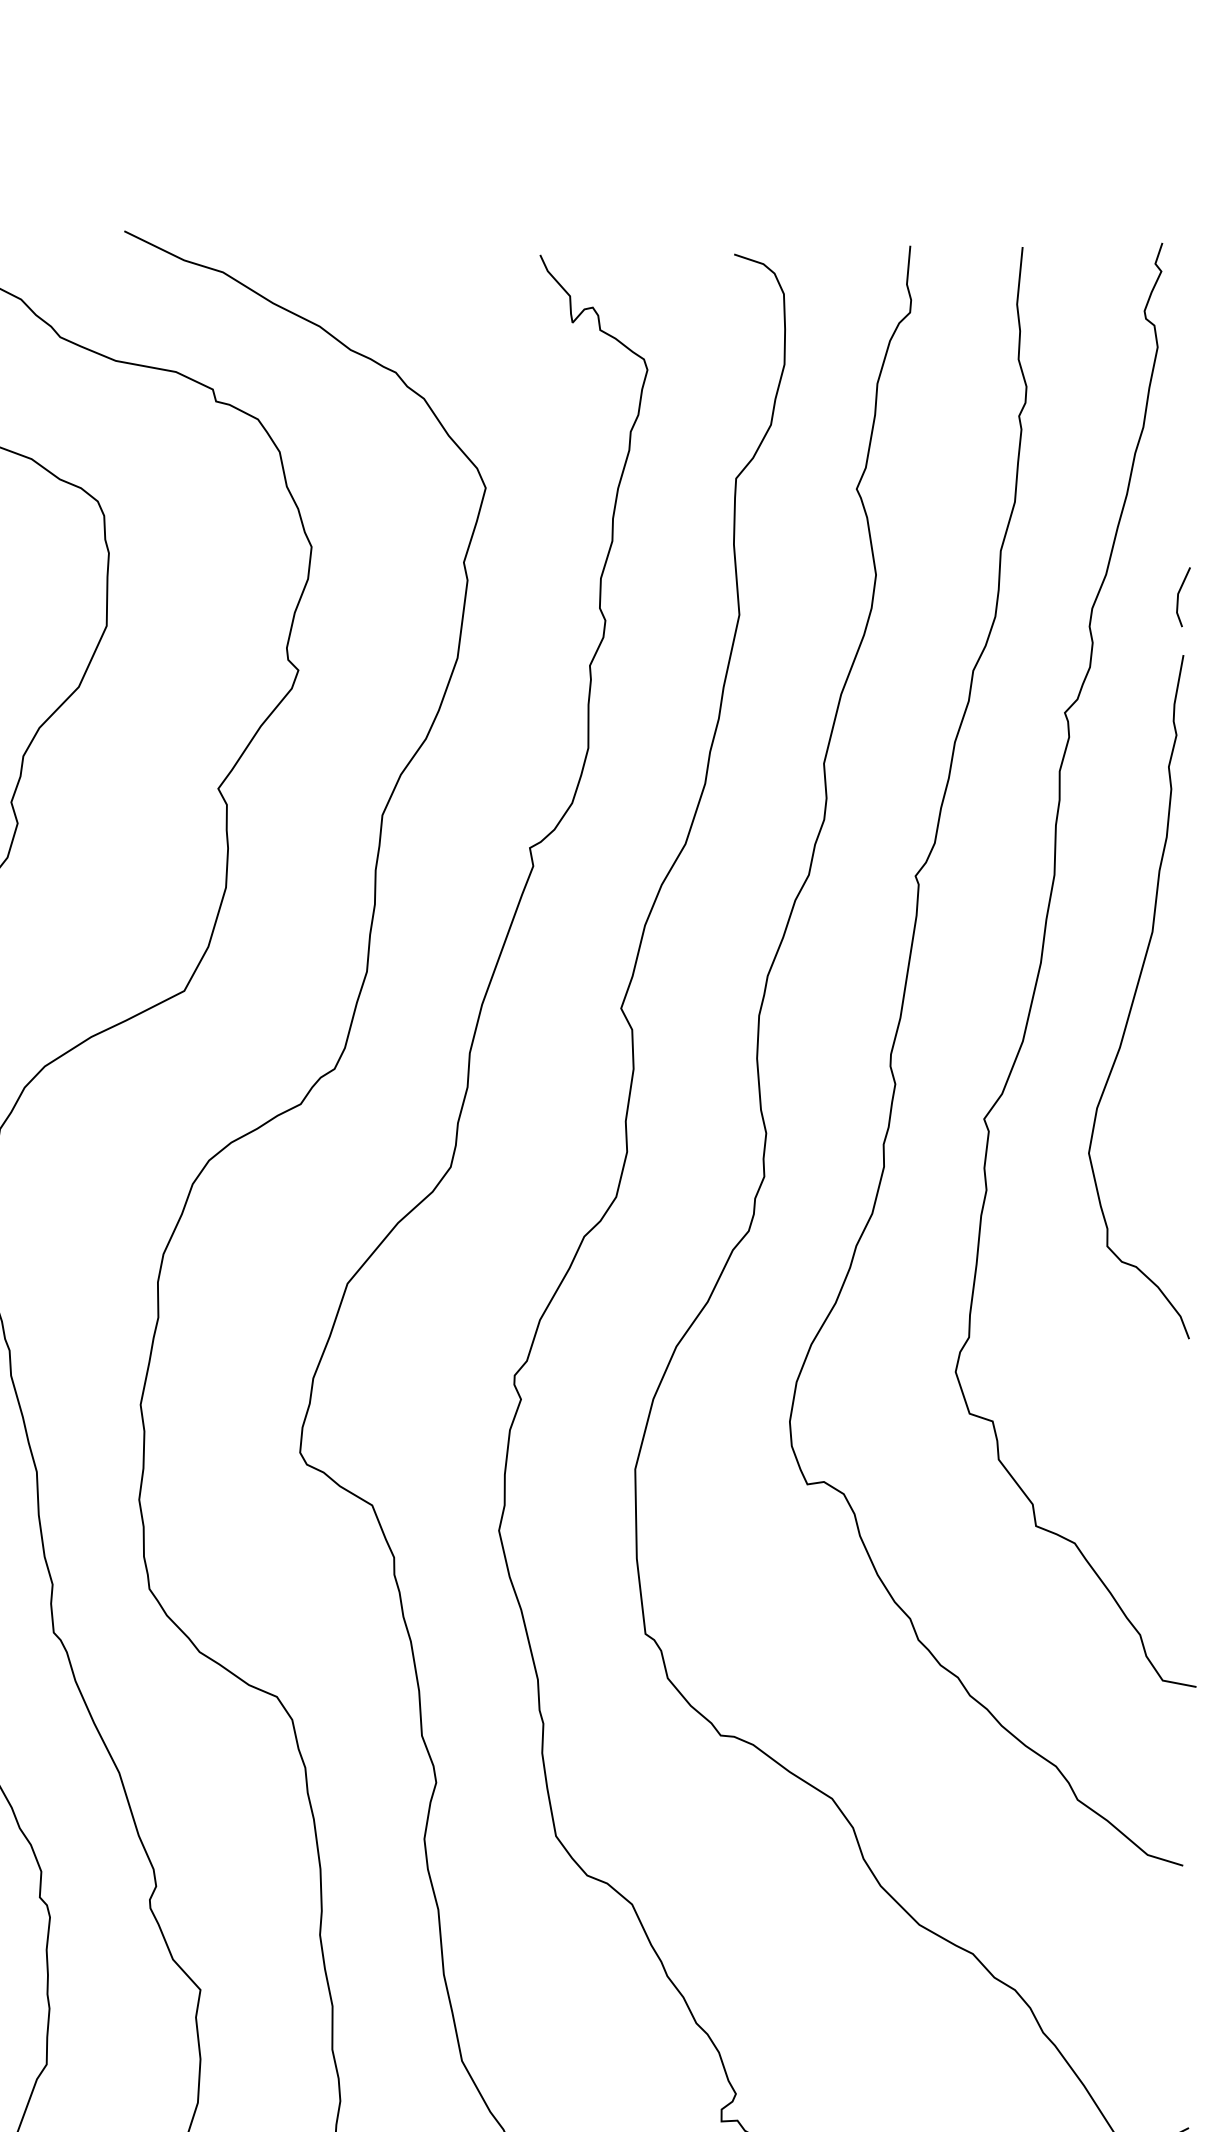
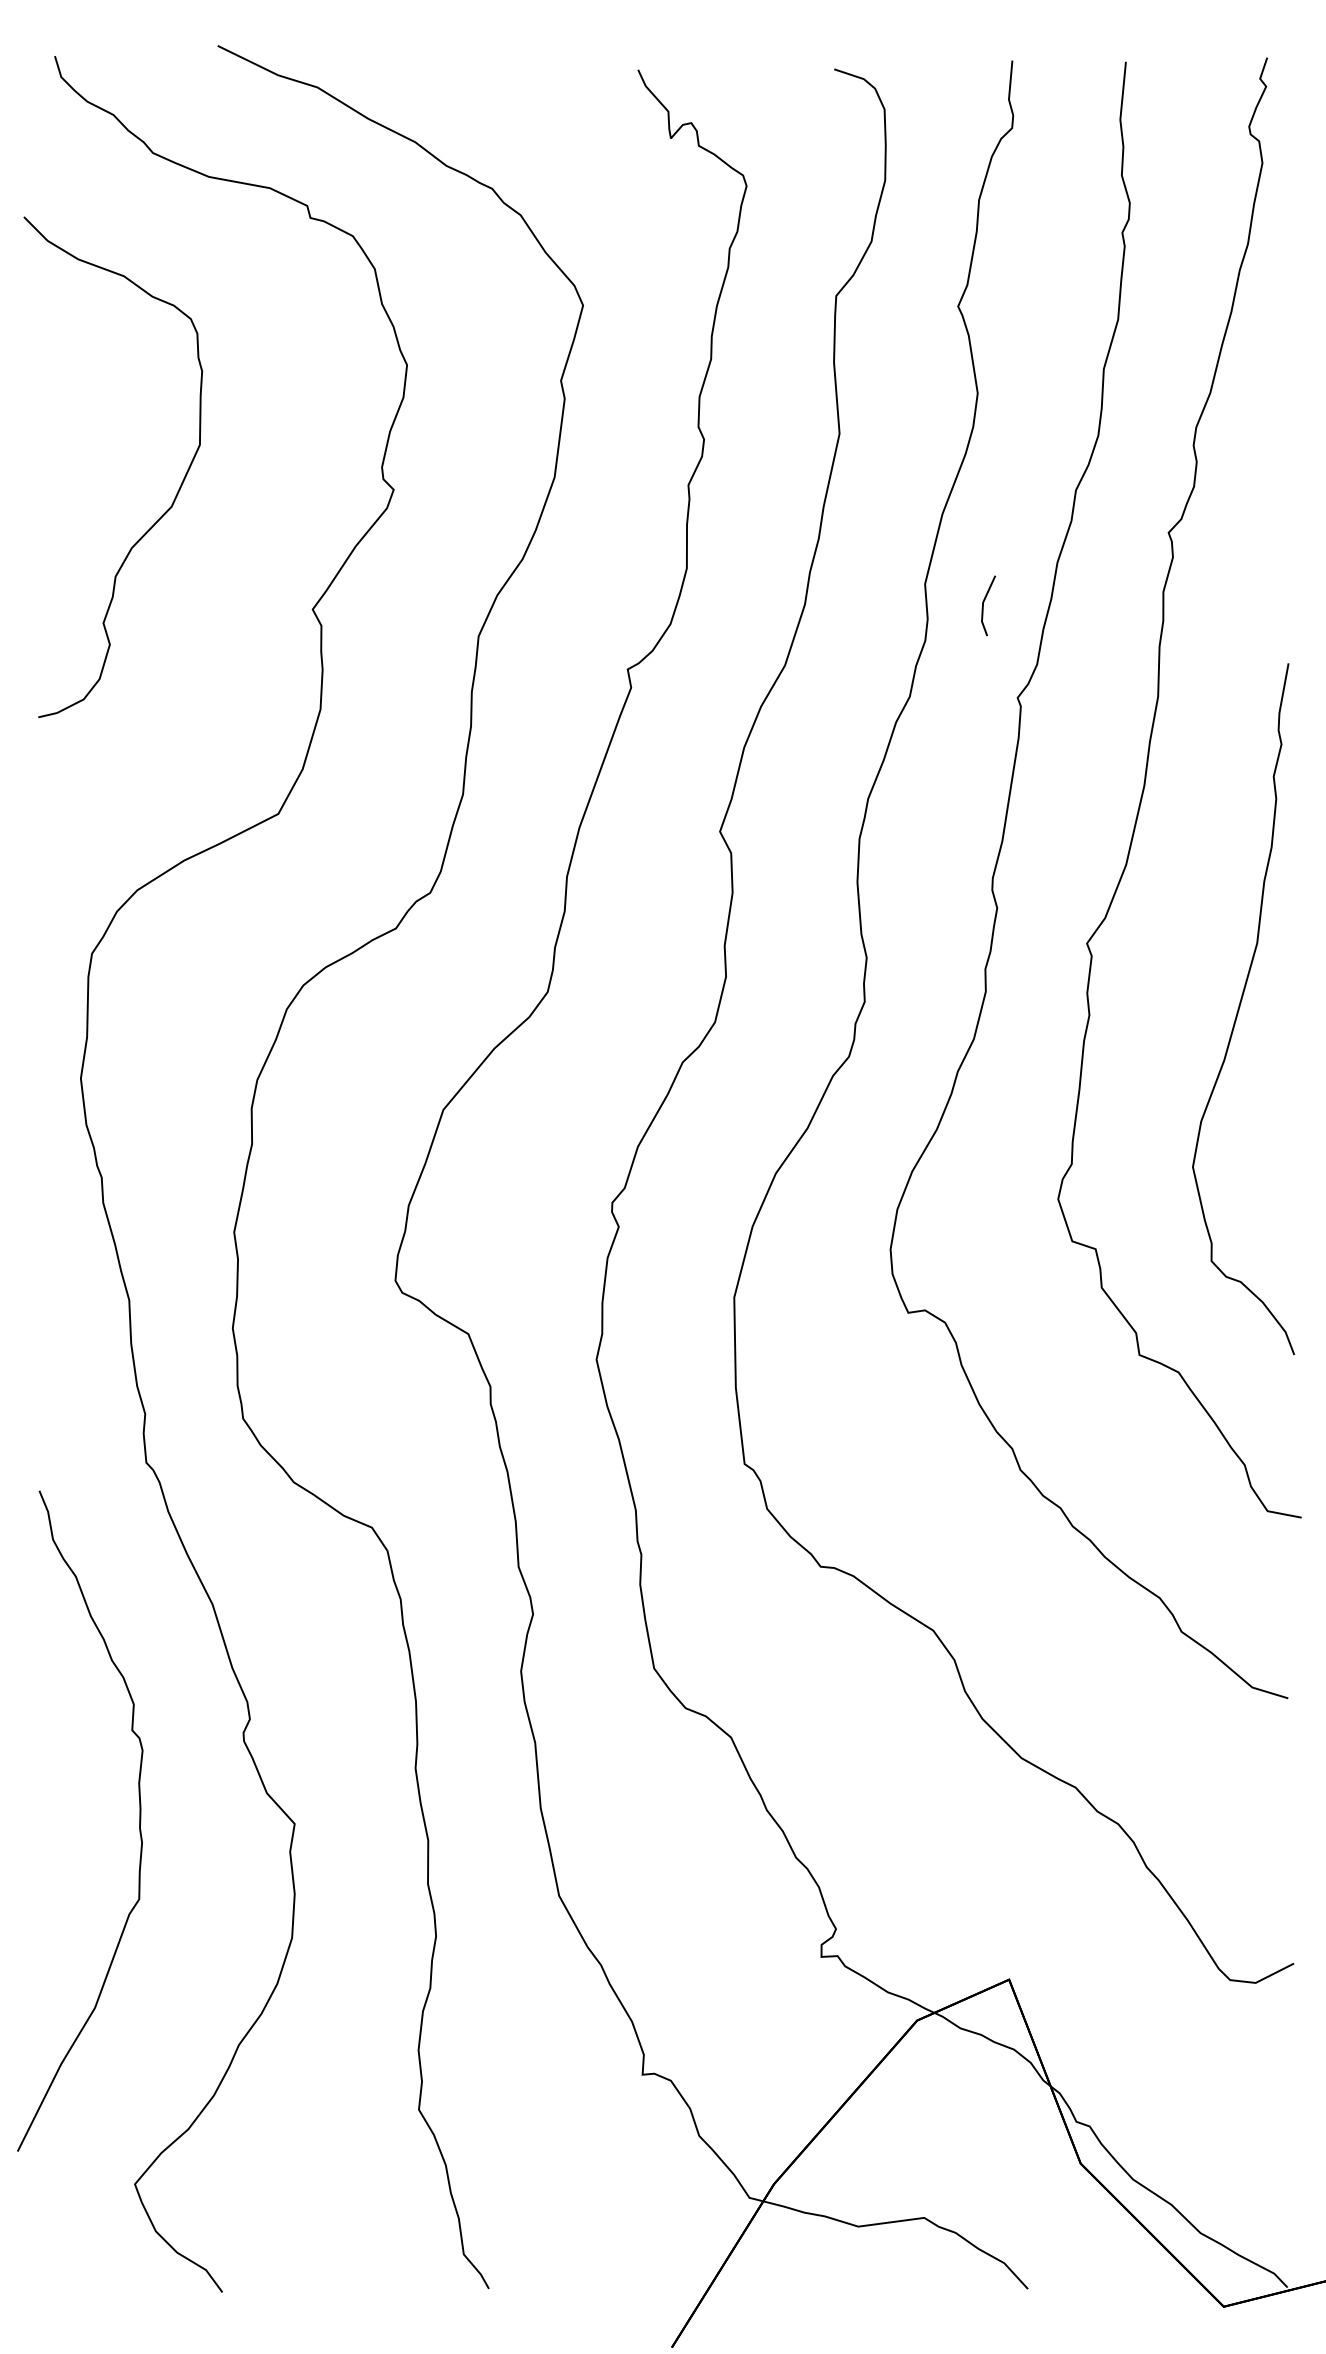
line: (1179, 593) -> (984, 602), moved
curve: (1135, 995) -> (1240, 1007), moved

